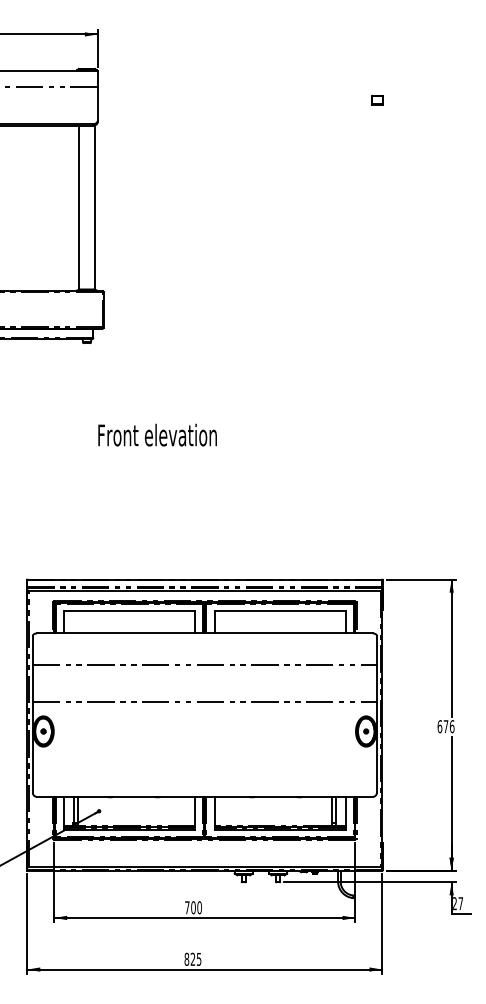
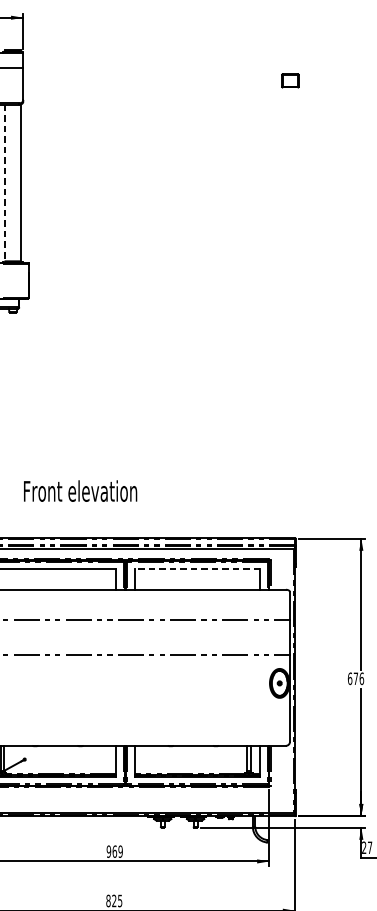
part: (377, 99) -> (290, 79), size x1.6
line: (78, 207) -> (4, 183), solid -> dashed
text: (157, 434) -> (80, 490), moved
line: (280, 611) -> (197, 568), solid -> dashed
text: (193, 907) -> (114, 851), 700 -> 969

